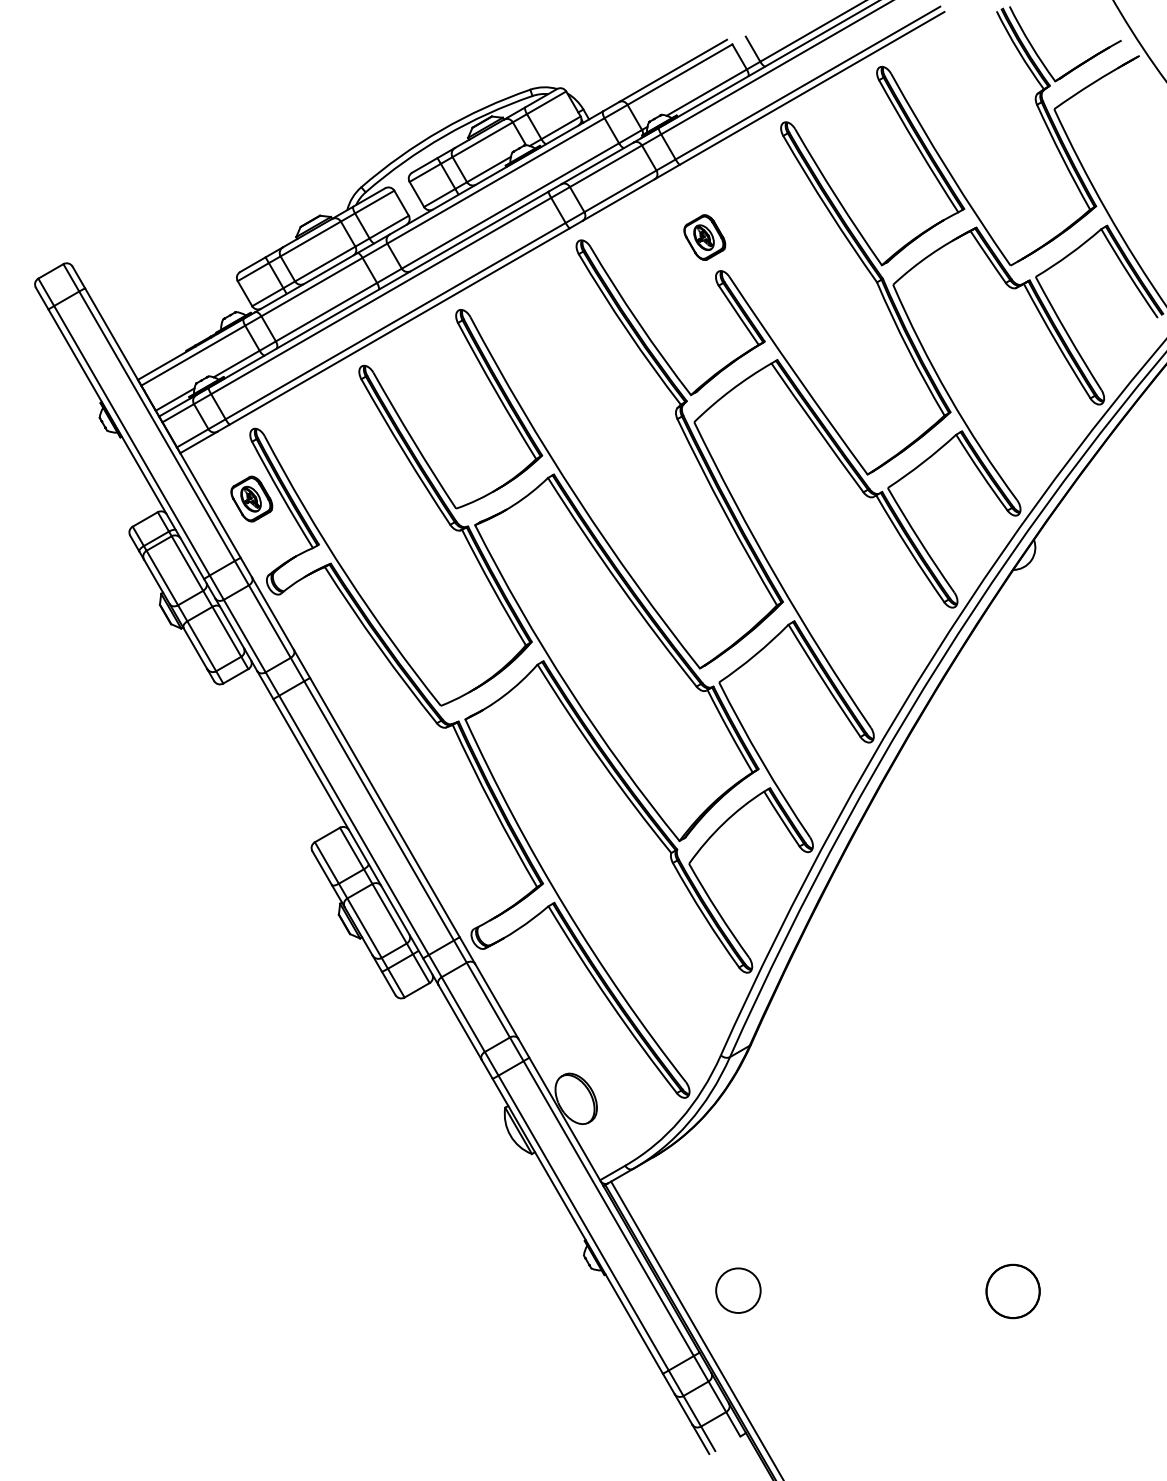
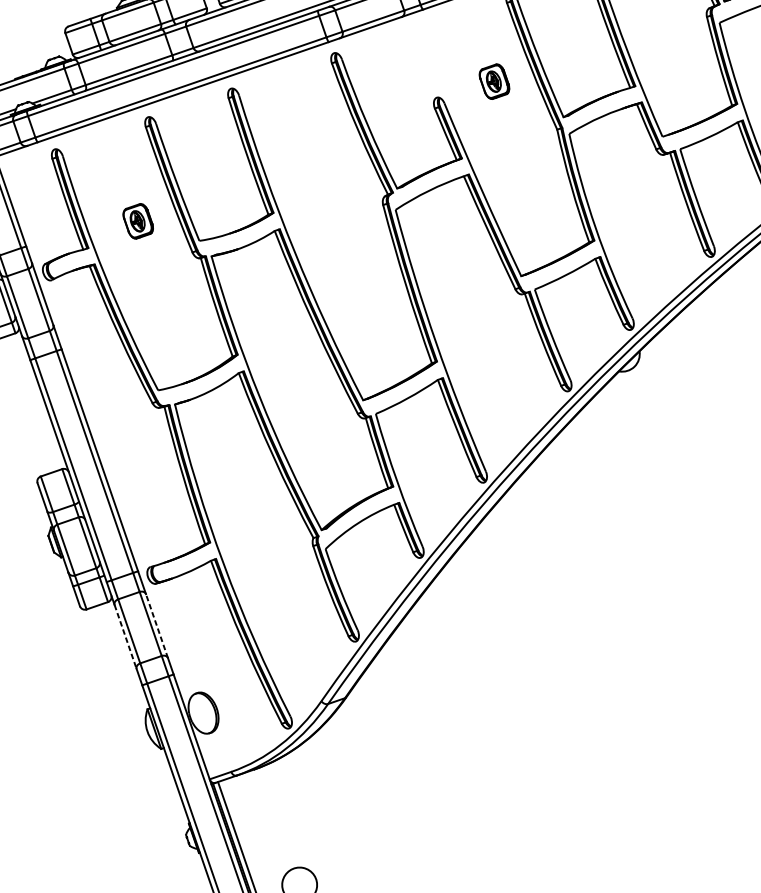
part: (704, 237) -> (494, 81), moved
part: (251, 498) -> (138, 220), moved
line: (496, 1000) -> (156, 625), solid -> dashed
line: (460, 1022) -> (125, 637), solid -> dashed

